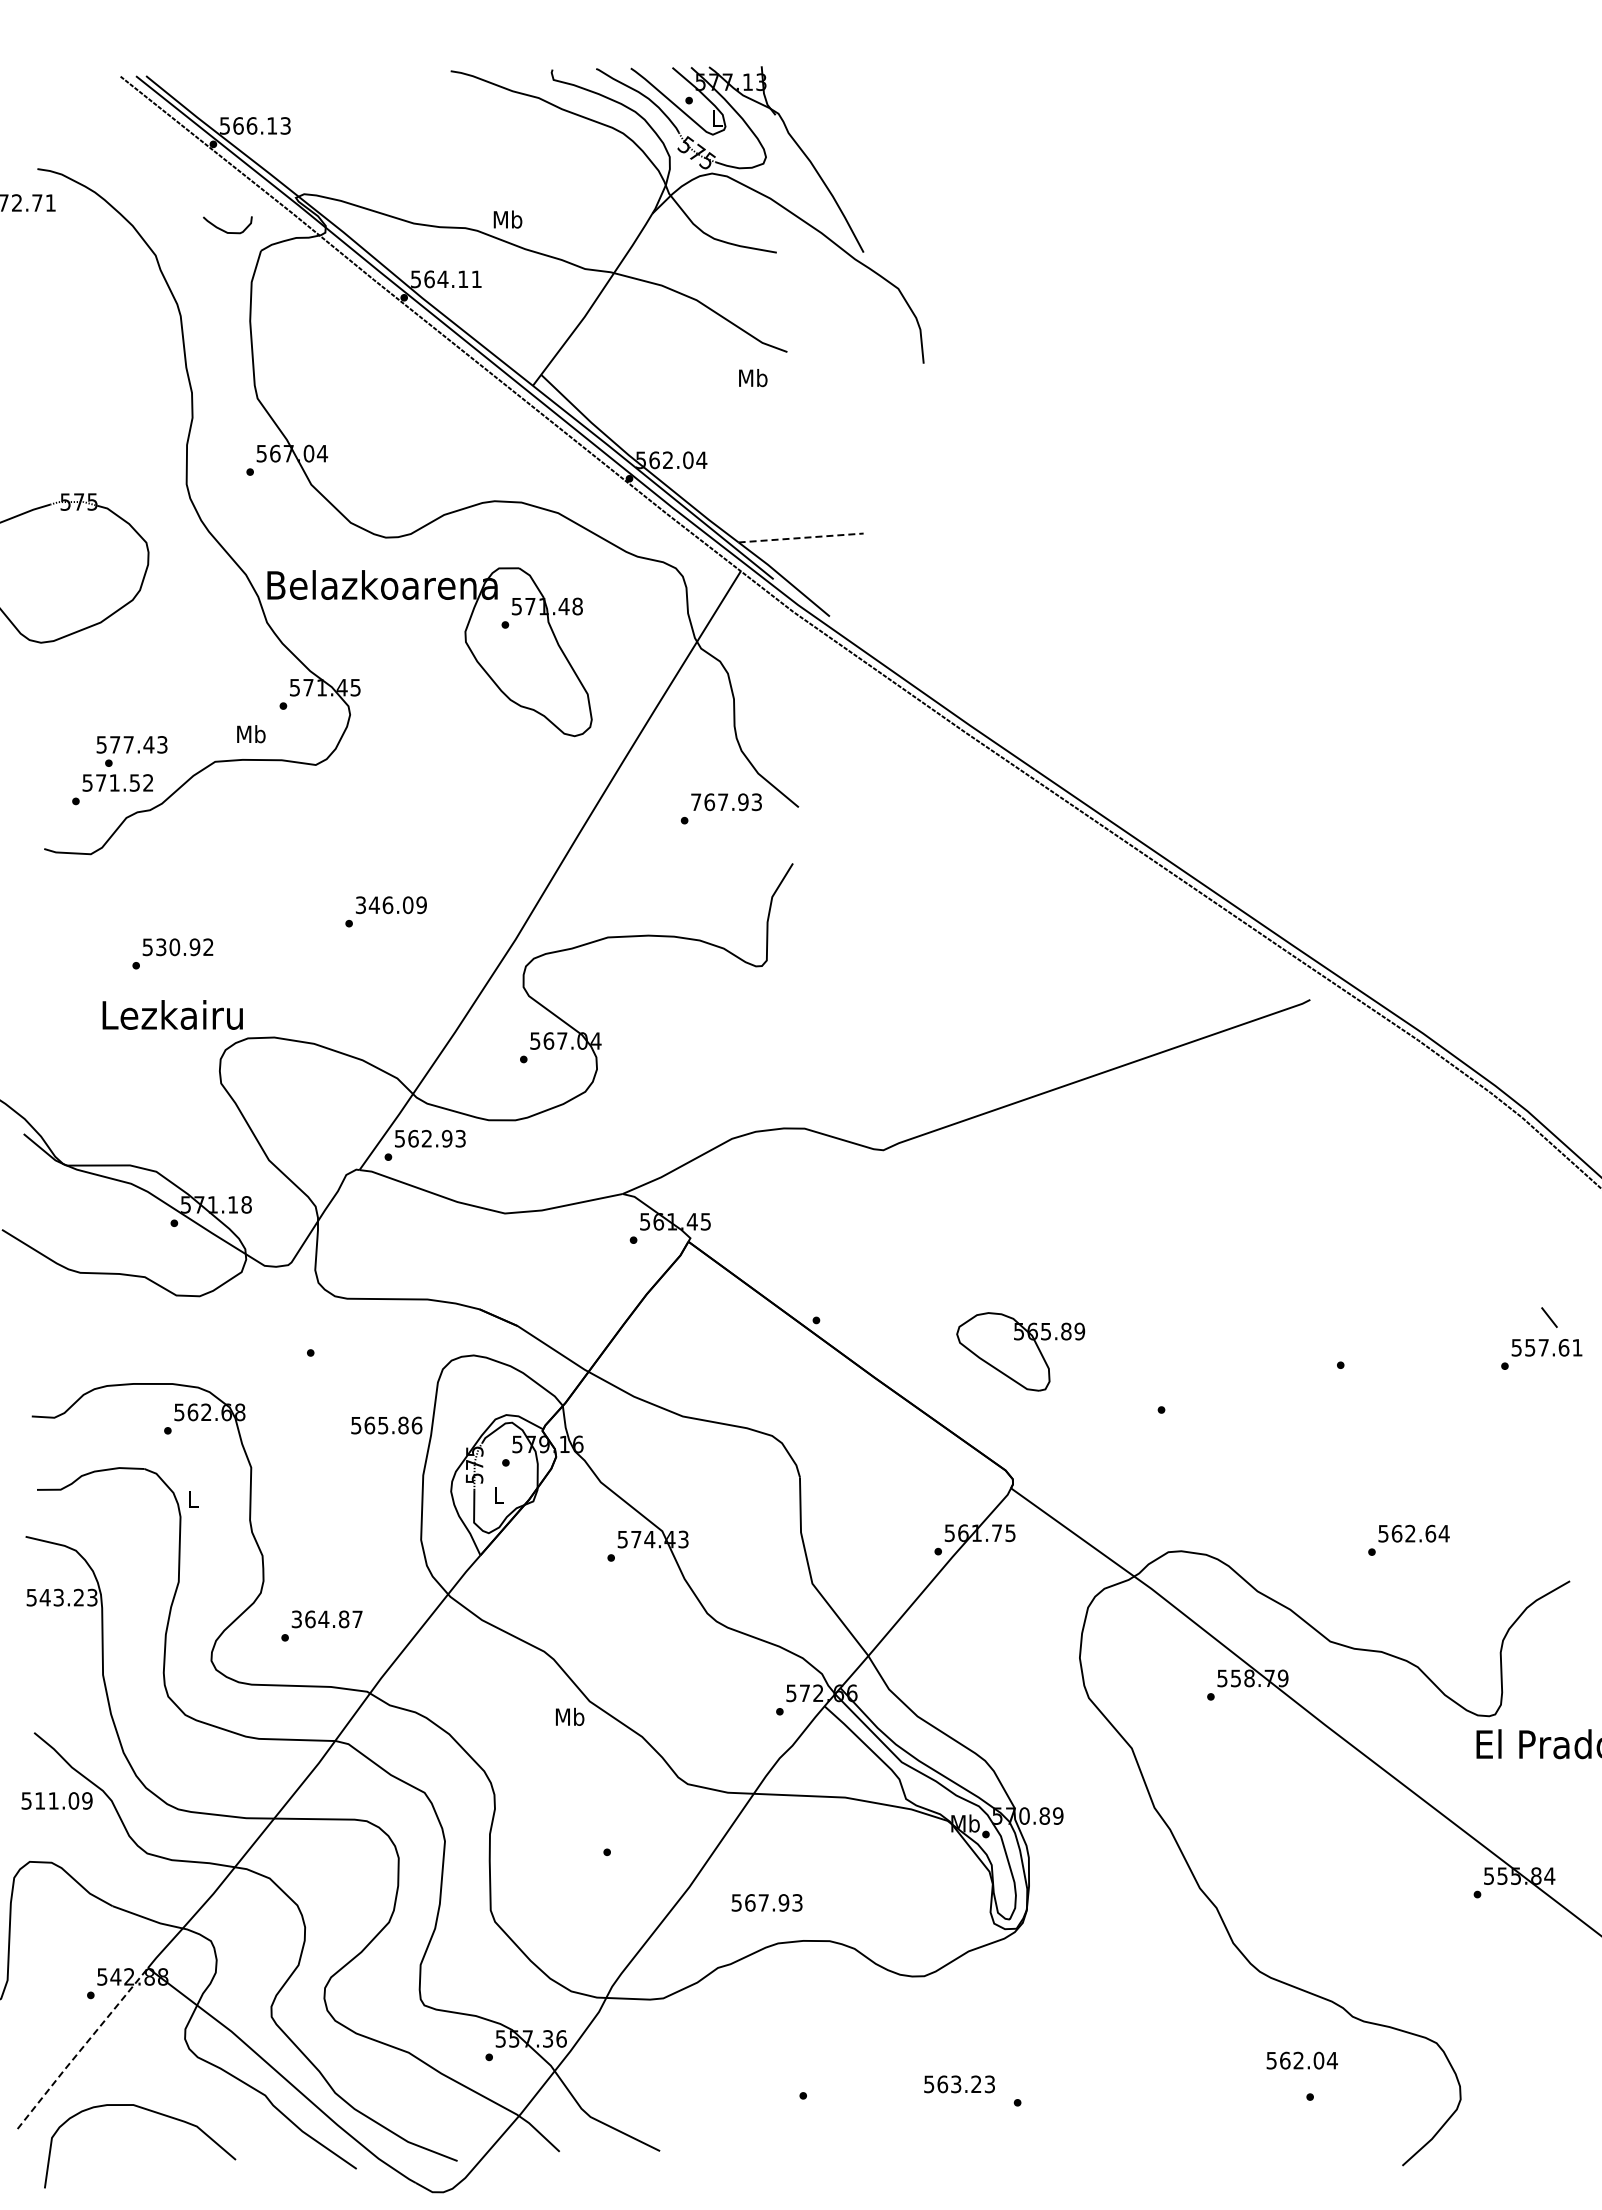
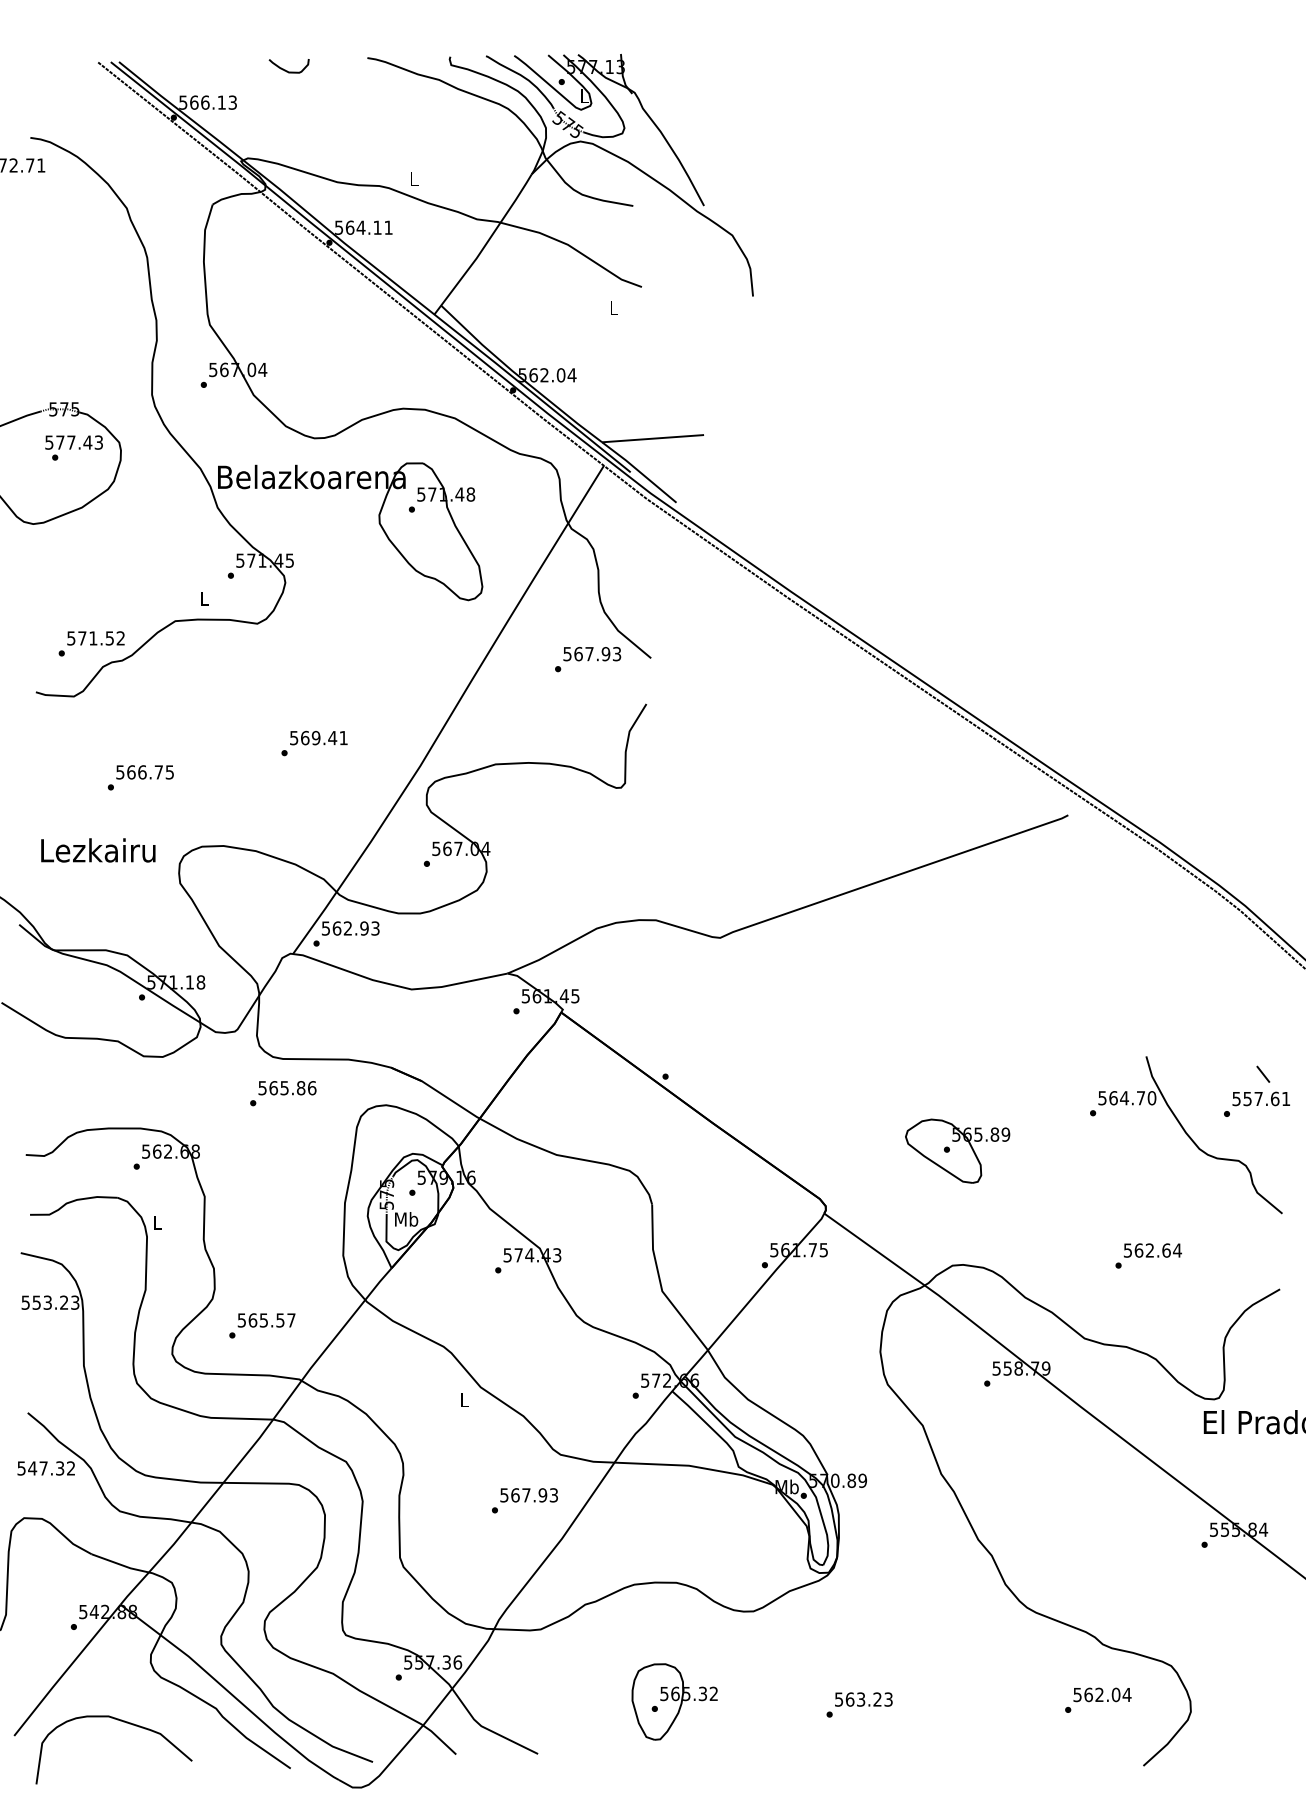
text: (507, 219) -> (413, 178), Mb -> L
curve: (225, 230) -> (287, 70), moved
text: (753, 378) -> (614, 308), Mb -> L
line: (801, 538) -> (653, 439), dashed -> solid
text: (251, 734) -> (204, 598), Mb -> L
text: (131, 751) -> (73, 448), moved
text: (696, 802) -> (567, 654), 767.93 -> 567.93
text: (391, 905) -> (319, 738), 346.09 -> 569.41
text: (184, 947) -> (150, 772), 530.92 -> 566.75
text: (172, 1014) -> (98, 850), moved
part: (1020, 1351) -> (957, 1150), moved
part: (1460, 1391) -> (1190, 1134), added
text: (386, 1425) -> (287, 1088), moved
text: (498, 1495) -> (406, 1219), L -> Mb
text: (44, 1597) -> (36, 1302), 543.23 -> 553.23
text: (320, 1619) -> (261, 1320), 364.87 -> 565.57
text: (569, 1716) -> (464, 1399), Mb -> L
text: (63, 1800) -> (51, 1468), 511.09 -> 547.32
text: (766, 1902) -> (528, 1495), moved
line: (82, 2048) -> (67, 1670), dashed -> solid
text: (1301, 2060) -> (1101, 1694), moved
text: (959, 2084) -> (863, 1699), moved
part: (827, 2087) -> (674, 1702), added

